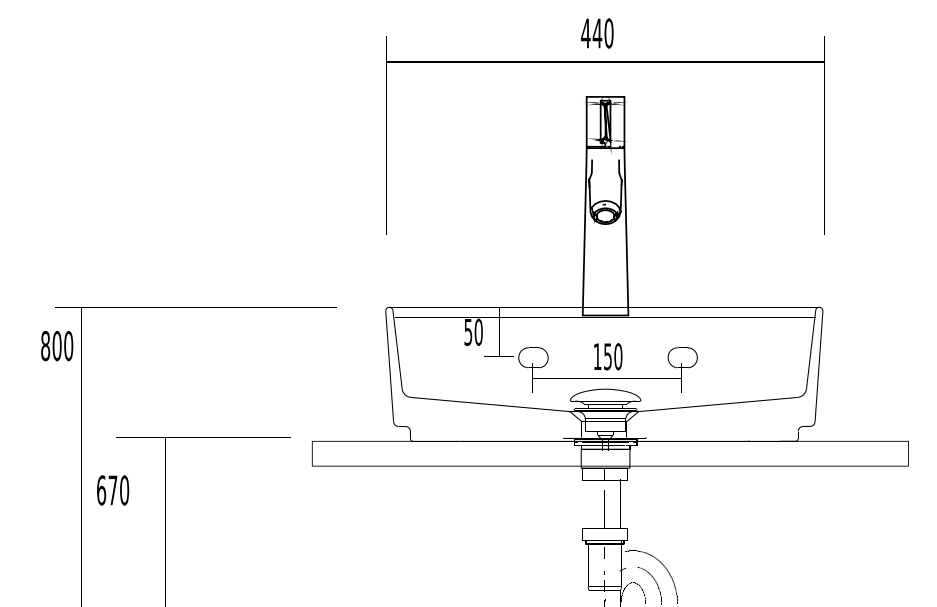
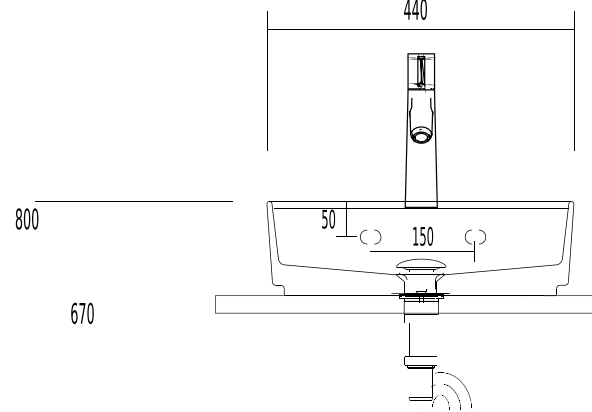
text: (57, 345) -> (27, 218), moved
text: (113, 490) -> (82, 313), moved

